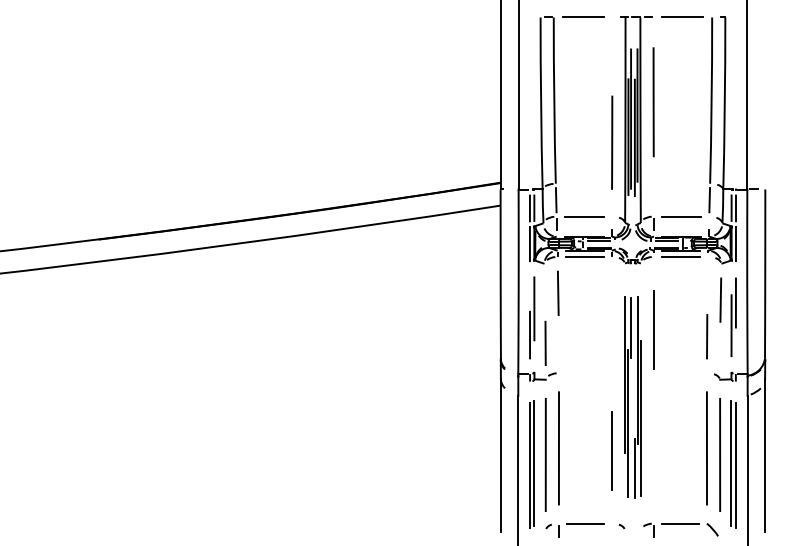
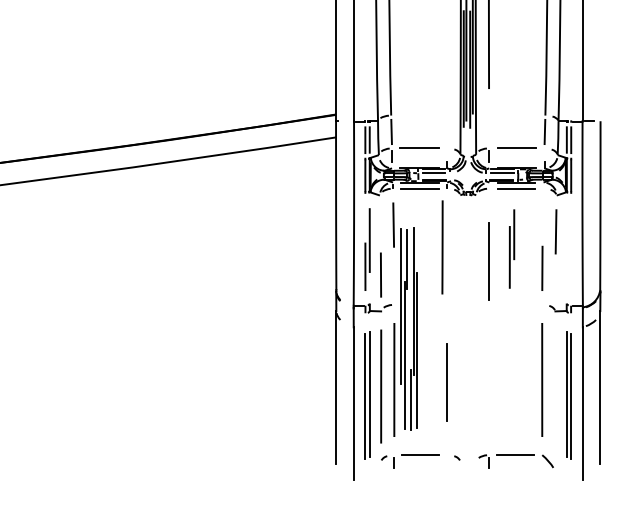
line: (612, 142) -> (442, 247), moved
part: (733, 316) -> (511, 248), moved
part: (632, 397) -> (408, 329), moved
line: (720, 454) -> (555, 386), removed

